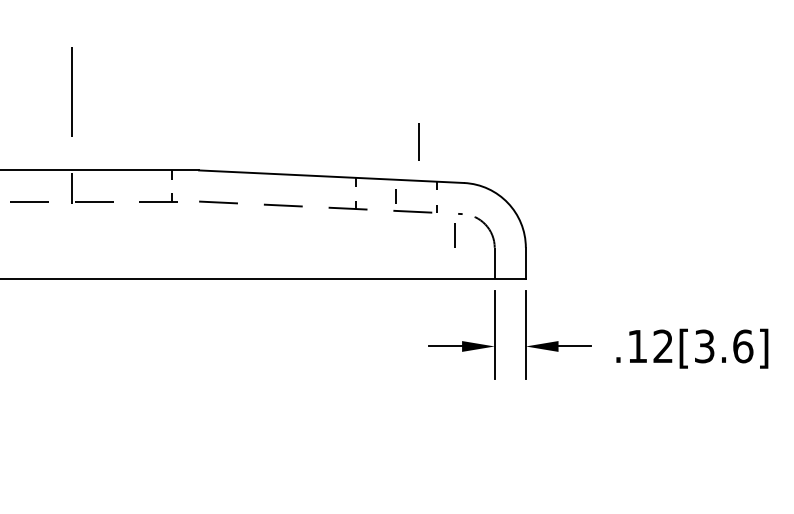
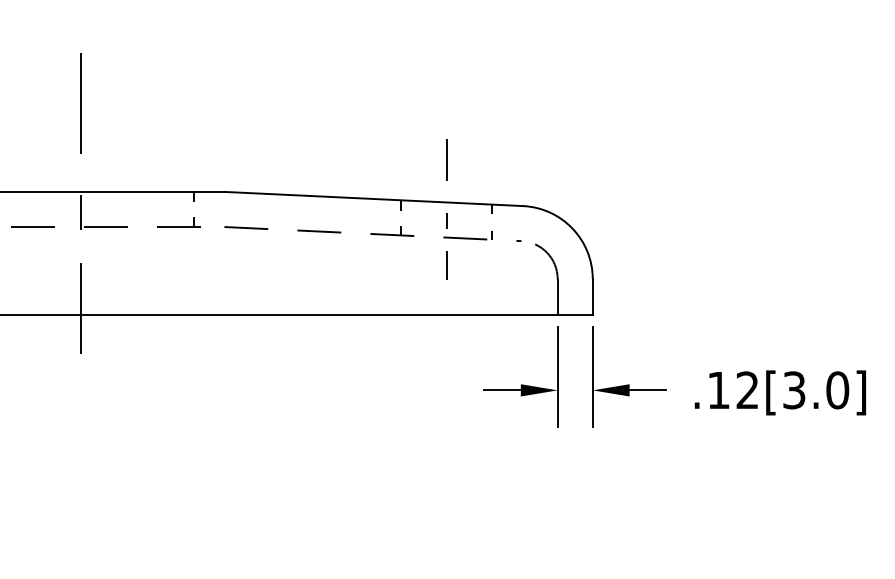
line: (418, 141) -> (445, 159), moved
line: (454, 235) -> (445, 265), moved
line: (72, 273) -> (81, 308), added
text: (743, 346) -> (838, 390), .12[3.6] -> .12[3.0]

